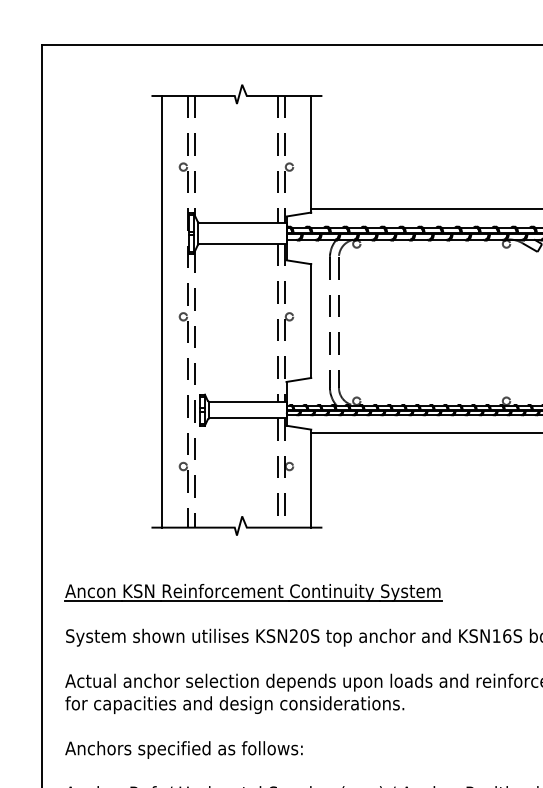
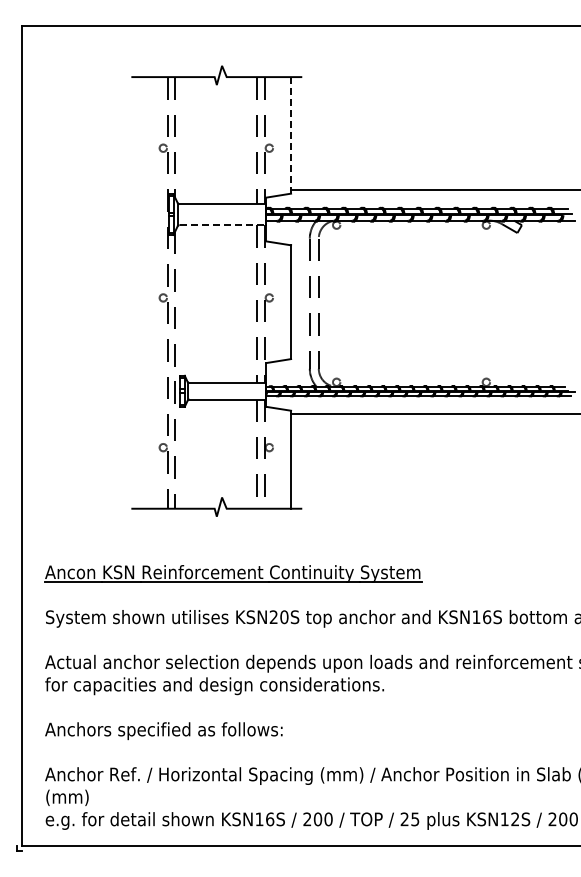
line: (311, 154) -> (291, 135), solid -> dashed
line: (243, 244) -> (223, 225), solid -> dashed
line: (161, 311) -> (141, 292), removed

